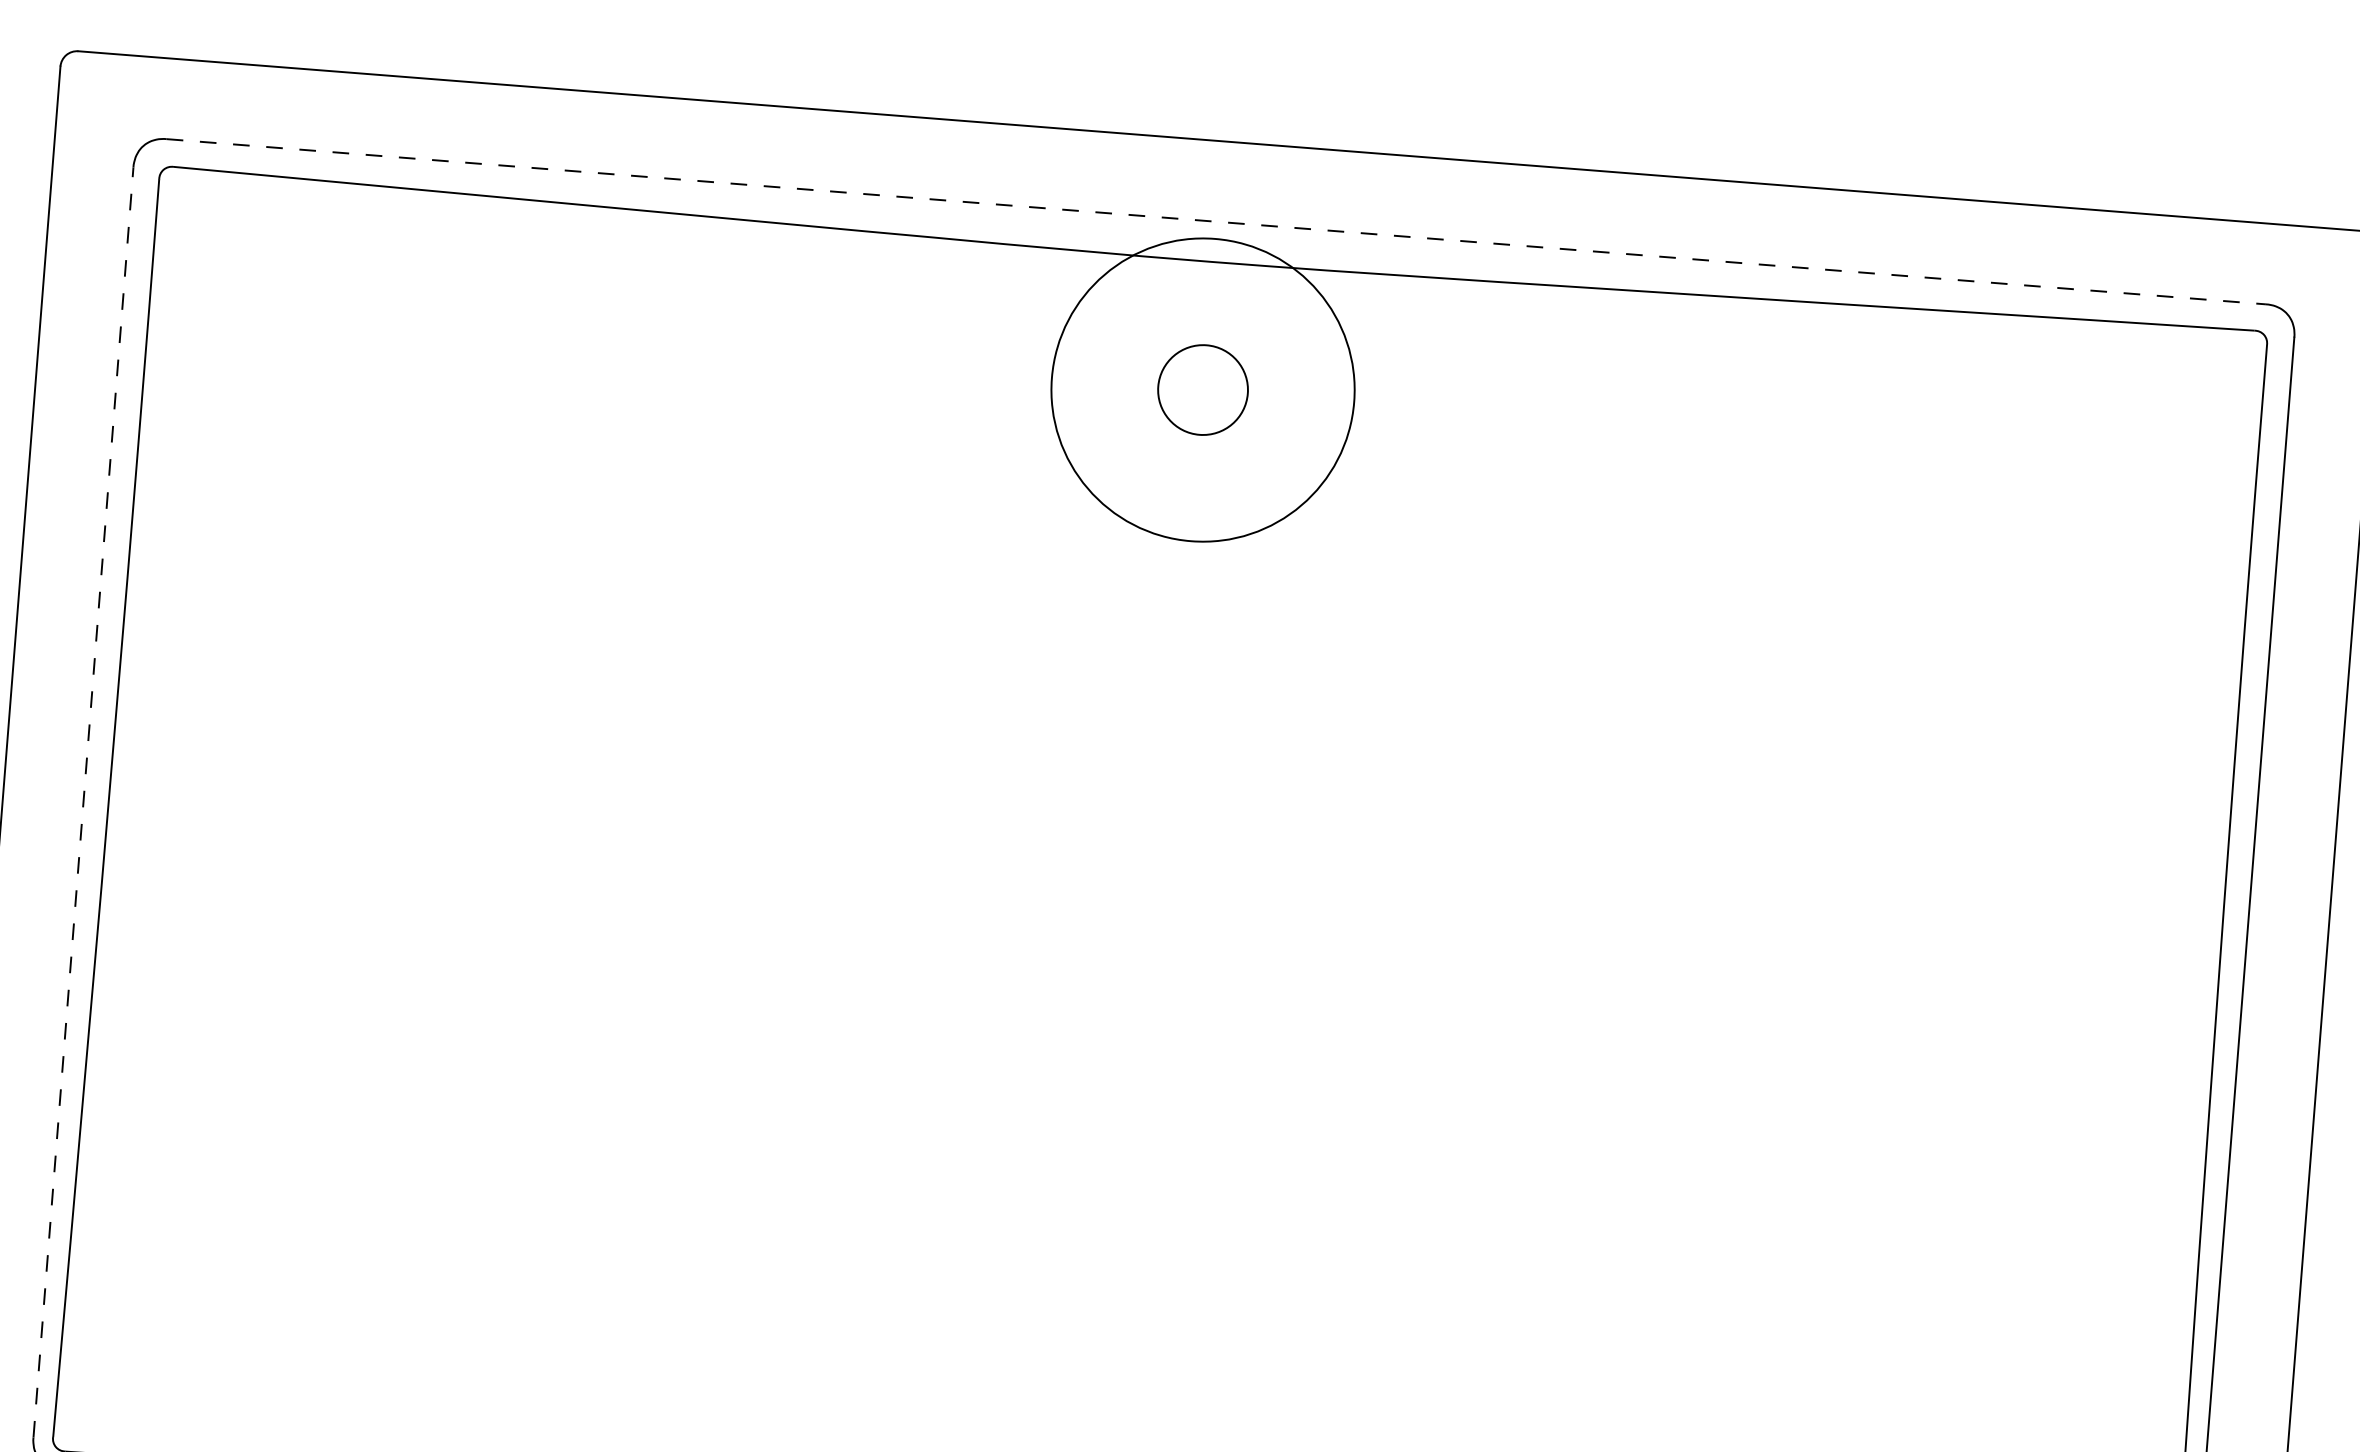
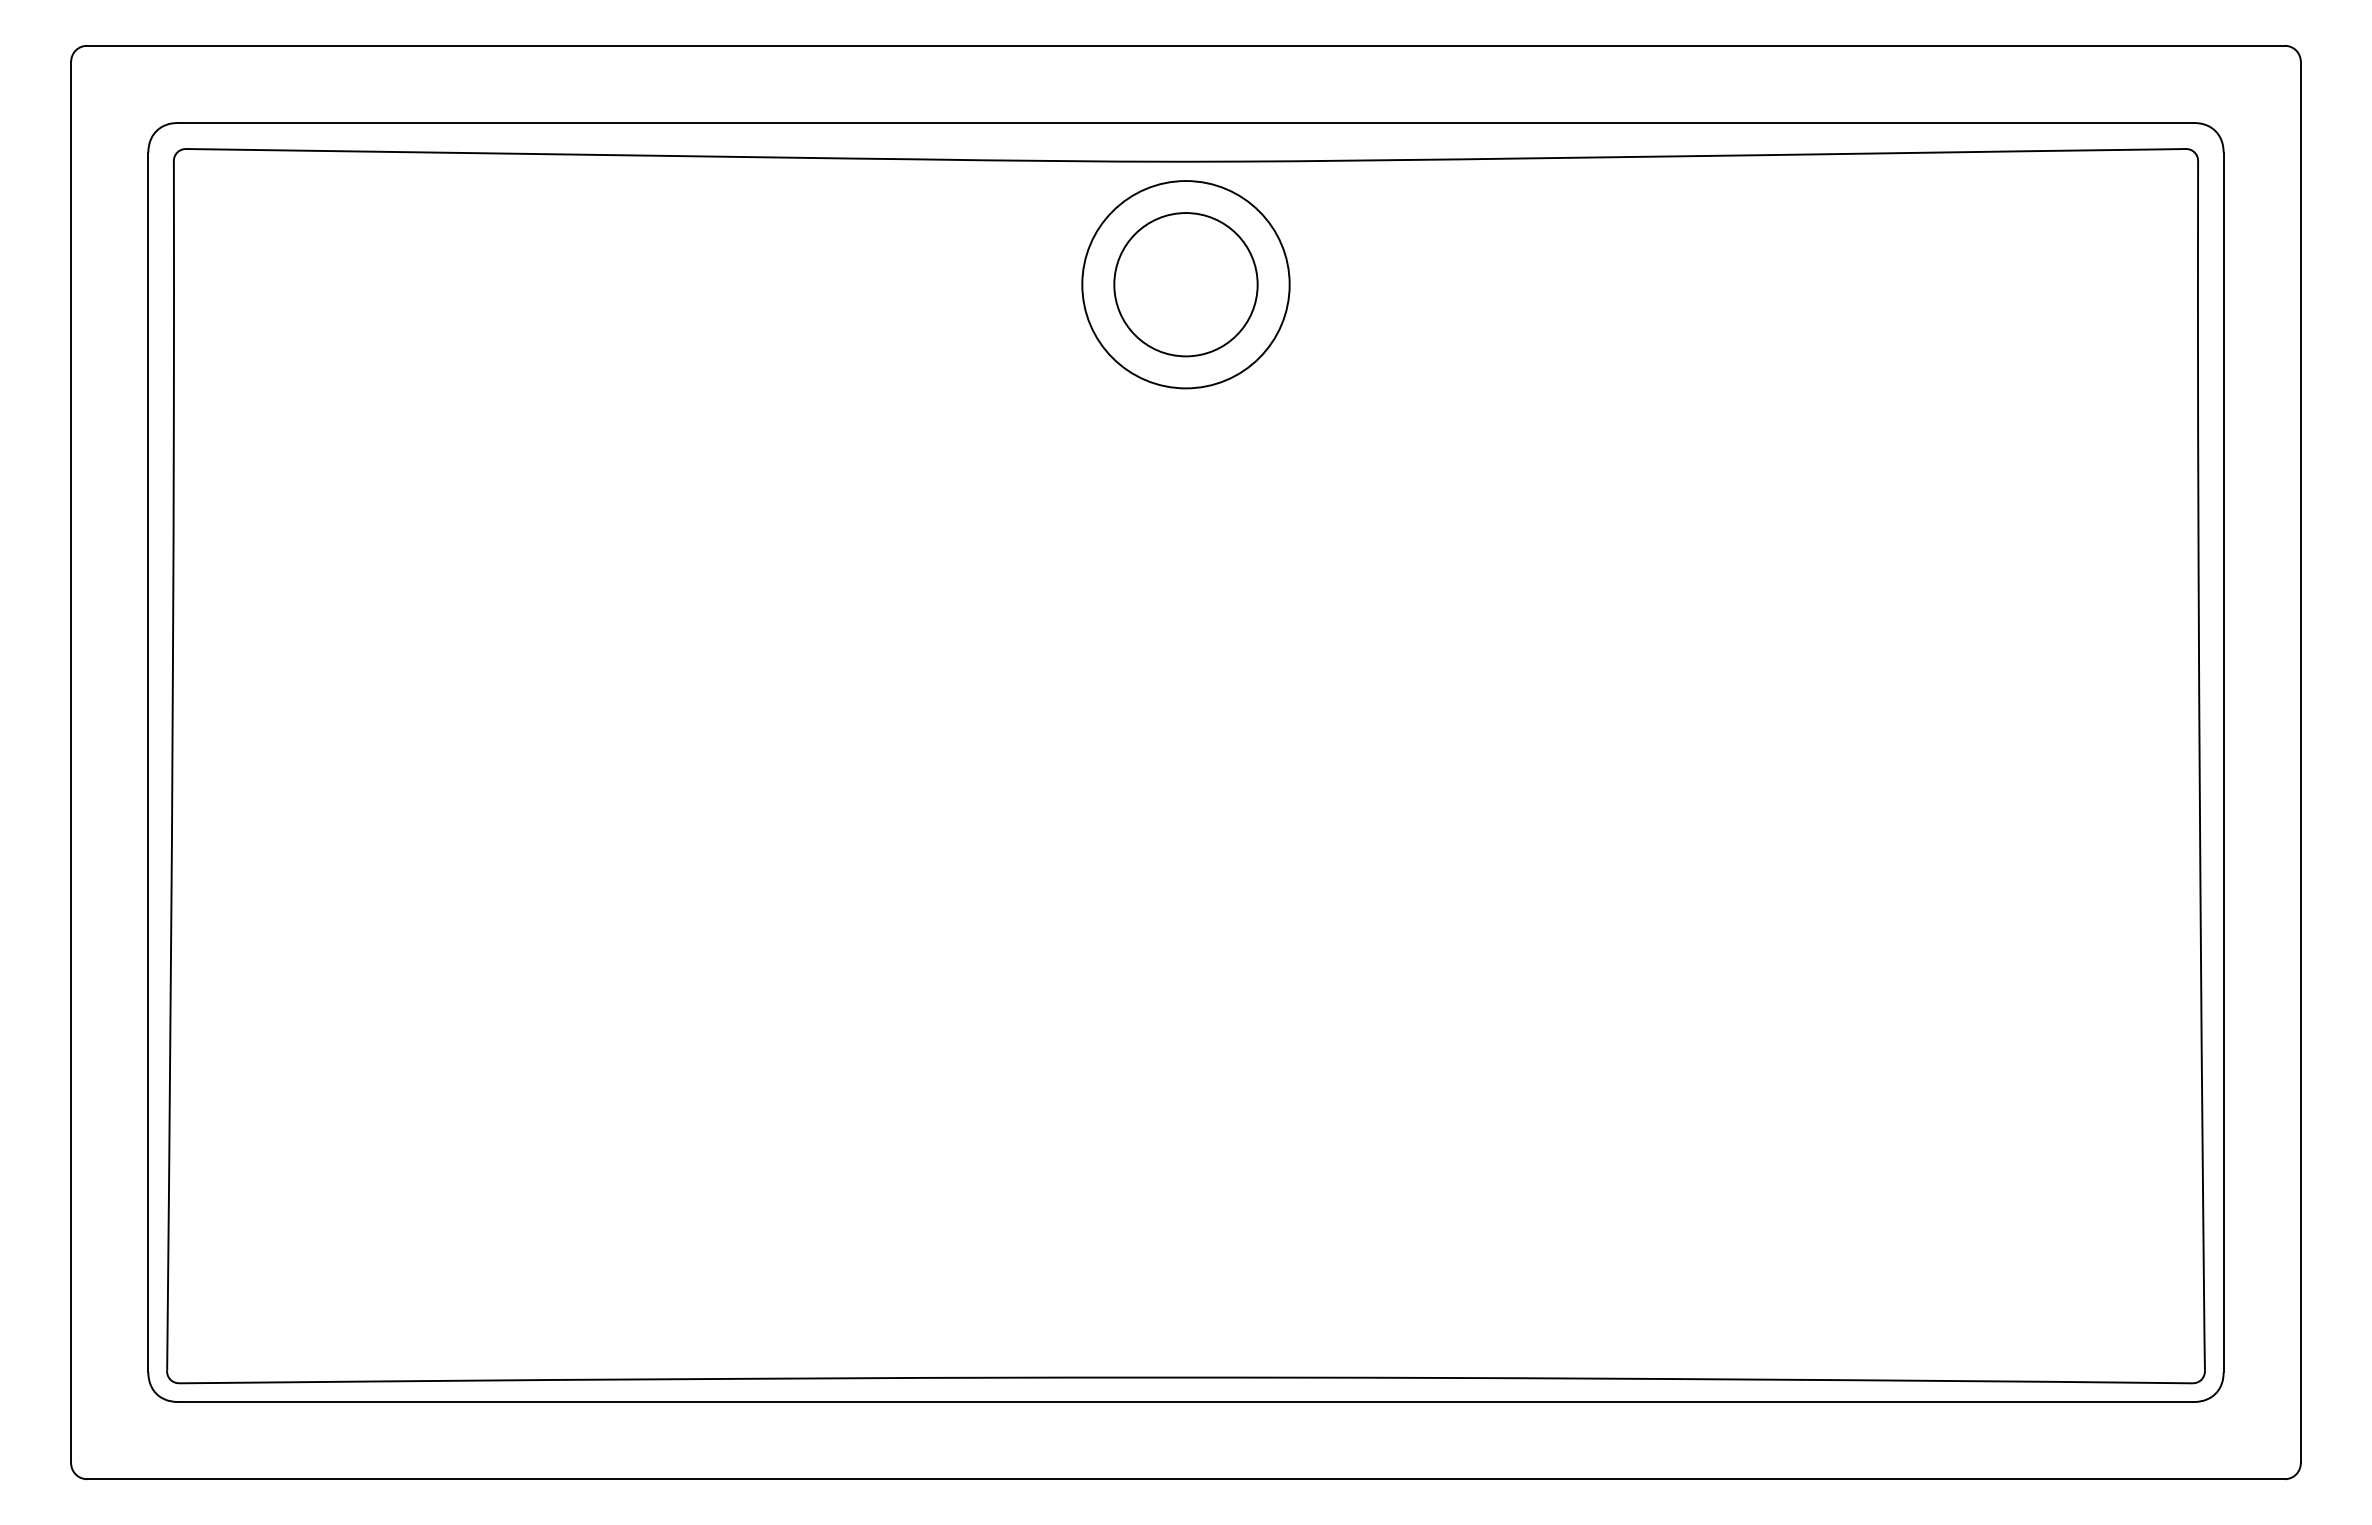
line: (1215, 222) -> (1185, 123), dashed -> solid
circle: (1202, 389) -> (1185, 284), size x0.71
circle: (1202, 389) -> (1185, 284), size x1.67
line: (83, 802) -> (148, 762), dashed -> solid

